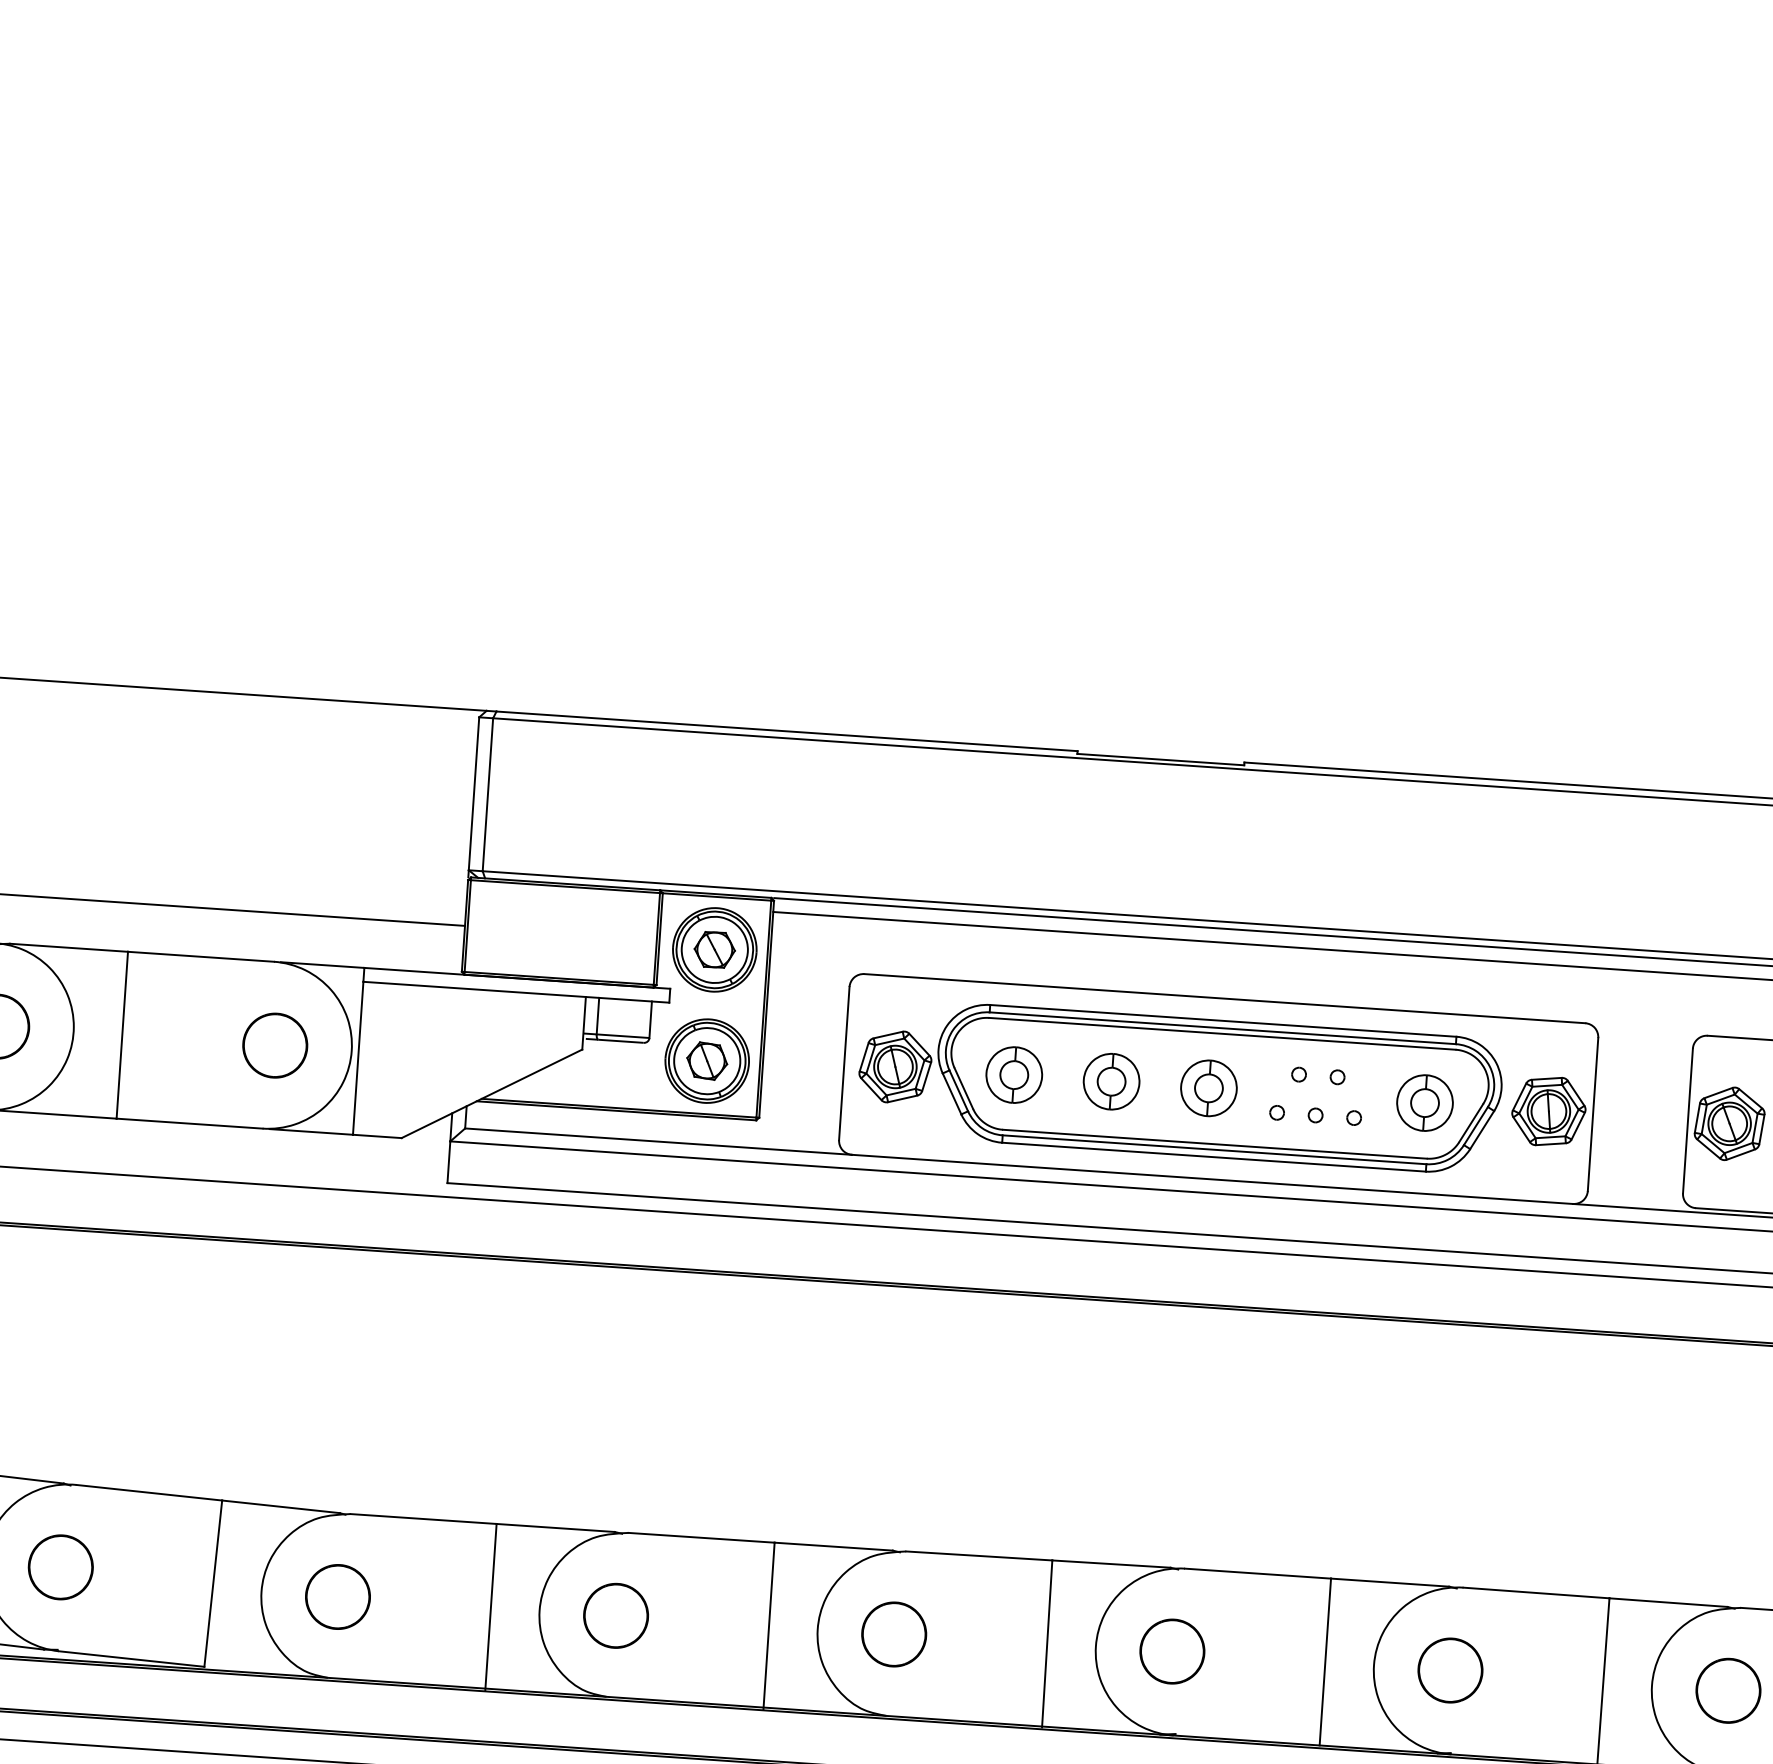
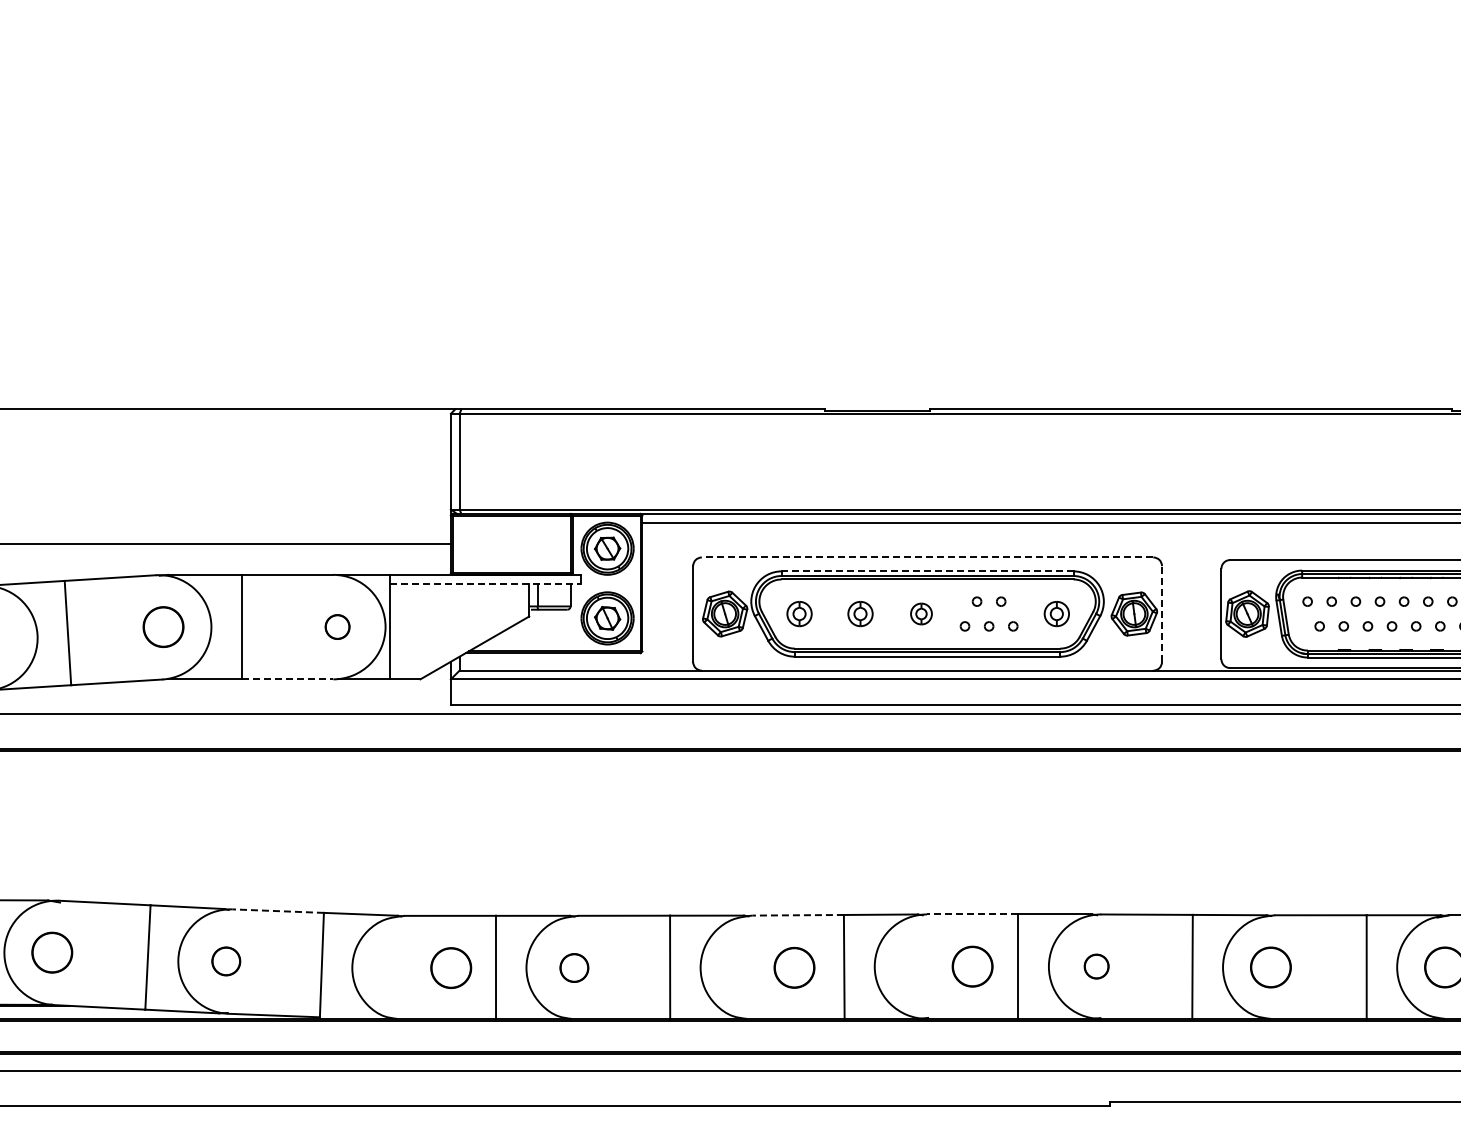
line: (516, 992) -> (485, 583), solid -> dashed
line: (1224, 998) -> (927, 557), solid -> dashed
line: (1223, 1021) -> (927, 571), solid -> dashed
part: (275, 1044) -> (337, 626), size x0.6
part: (1014, 1074) -> (799, 613), size x0.7
part: (1111, 1080) -> (860, 613), size x0.7
part: (1209, 1087) -> (921, 613), size x0.6
part: (1424, 1102) -> (1056, 613), size x0.7
line: (1593, 1115) -> (1162, 614), solid -> dashed
line: (189, 1123) -> (287, 679), solid -> dashed
line: (149, 1493) -> (278, 911), solid -> dashed
line: (979, 1556) -> (798, 915), solid -> dashed
part: (61, 1567) -> (226, 961), size x0.7
line: (1257, 1573) -> (972, 914), solid -> dashed
part: (338, 1596) -> (451, 967), moved
part: (616, 1614) -> (574, 967), size x0.7
part: (894, 1633) -> (794, 967), moved
part: (1172, 1651) -> (972, 966), moved
part: (1450, 1670) -> (1096, 966), size x0.6

